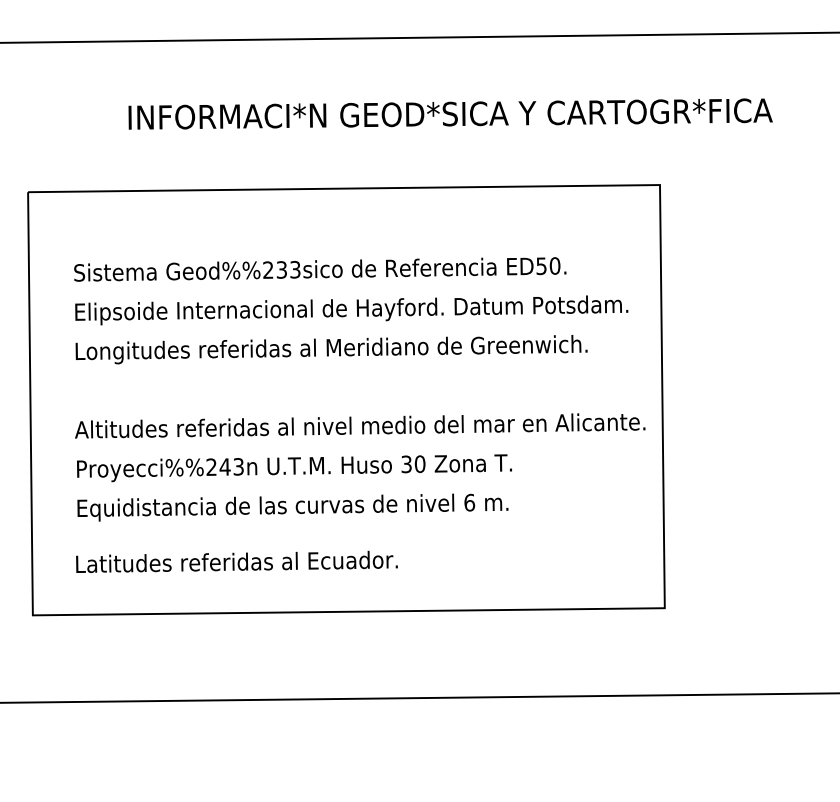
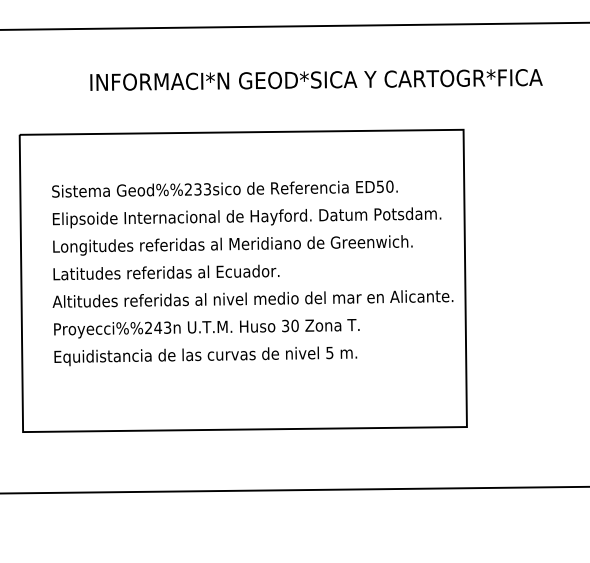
text: (469, 502) -> (329, 352), 6 -> 5
text: (237, 561) -> (166, 272), moved

